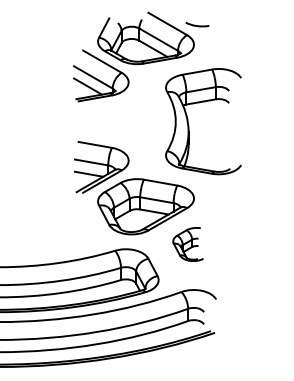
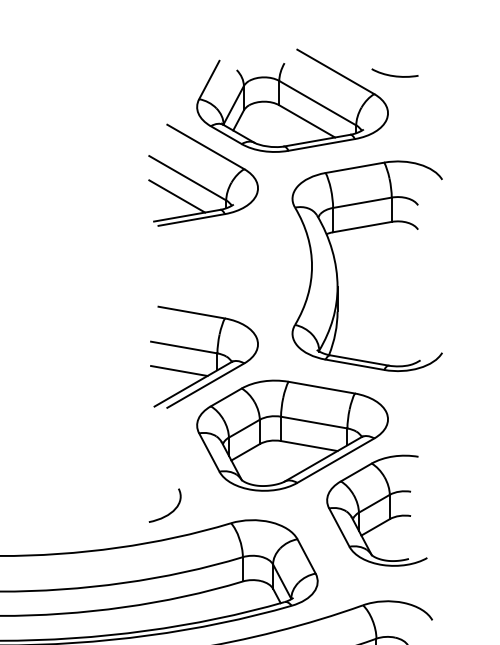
part: (189, 125) -> (339, 273), moved
curve: (84, 244) -> (170, 510), added
part: (187, 244) -> (375, 510), size x1.67

